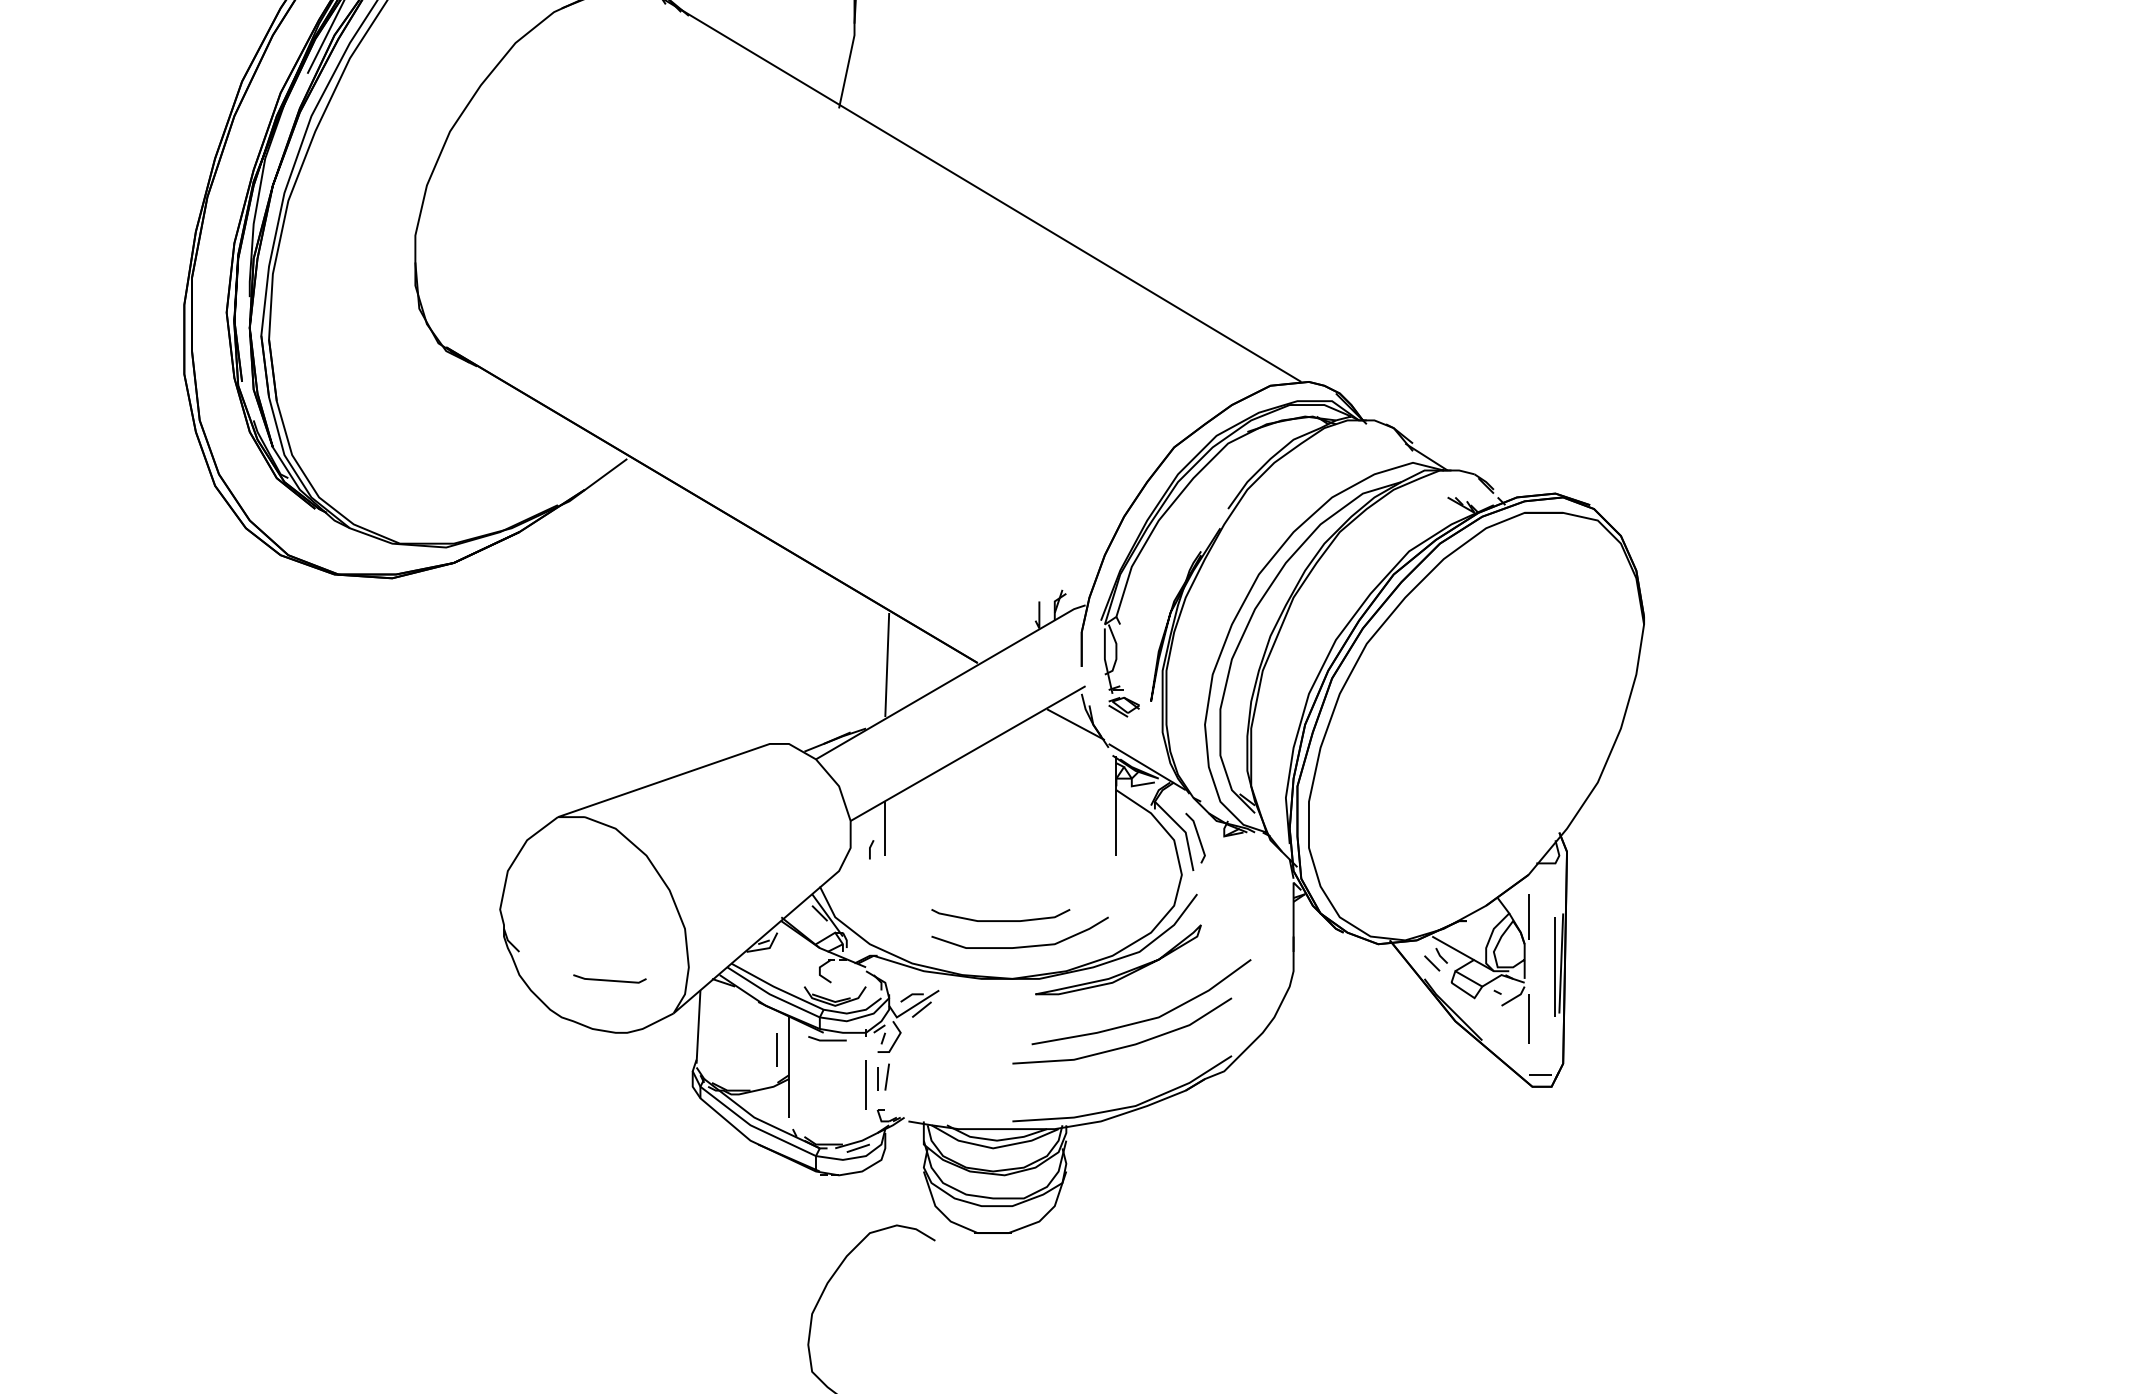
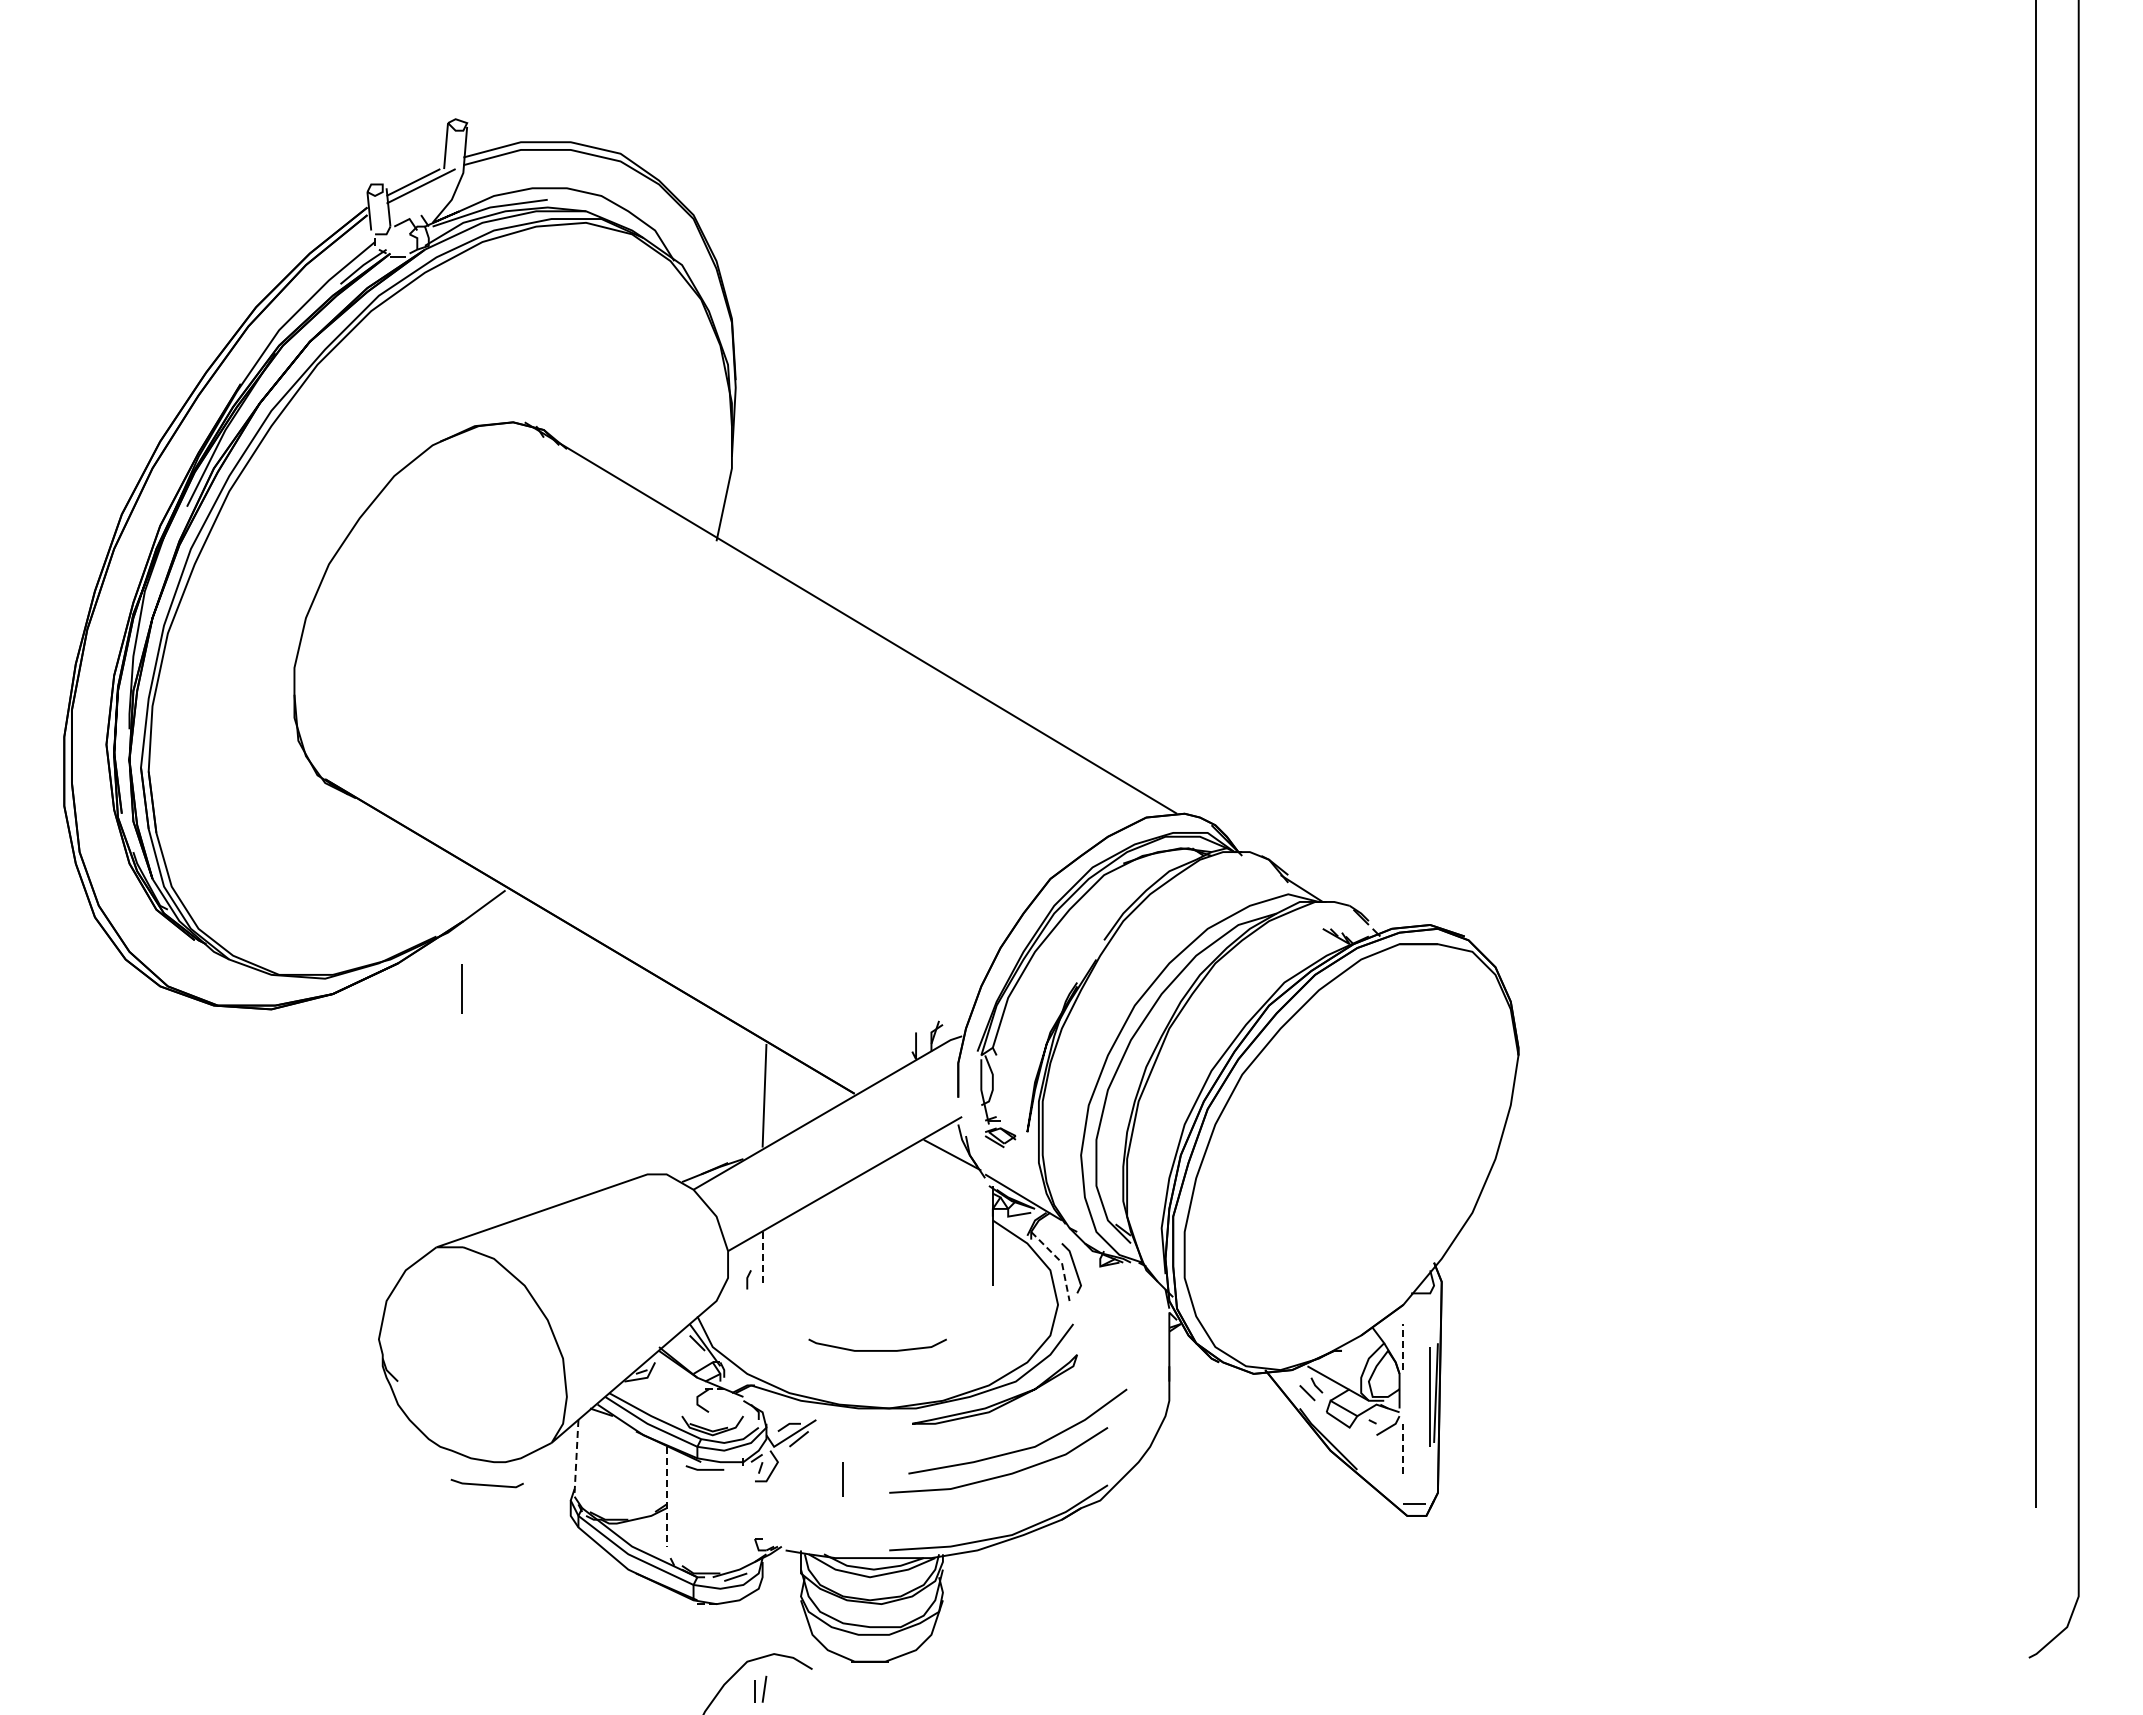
line: (885, 828) -> (762, 1258), solid -> dashed
line: (1185, 831) -> (1061, 1261), solid -> dashed
line: (1528, 916) -> (1403, 1346), solid -> dashed
curve: (1022, 945) -> (899, 1375), removed
line: (609, 979) -> (486, 1484), moved
line: (1528, 1019) -> (1403, 1448), solid -> dashed
line: (698, 1027) -> (576, 1456), solid -> dashed
line: (776, 1050) -> (842, 1479), moved
line: (788, 1067) -> (666, 1496), solid -> dashed
part: (883, 1076) -> (760, 1688), moved
line: (865, 1084) -> (461, 988), moved

